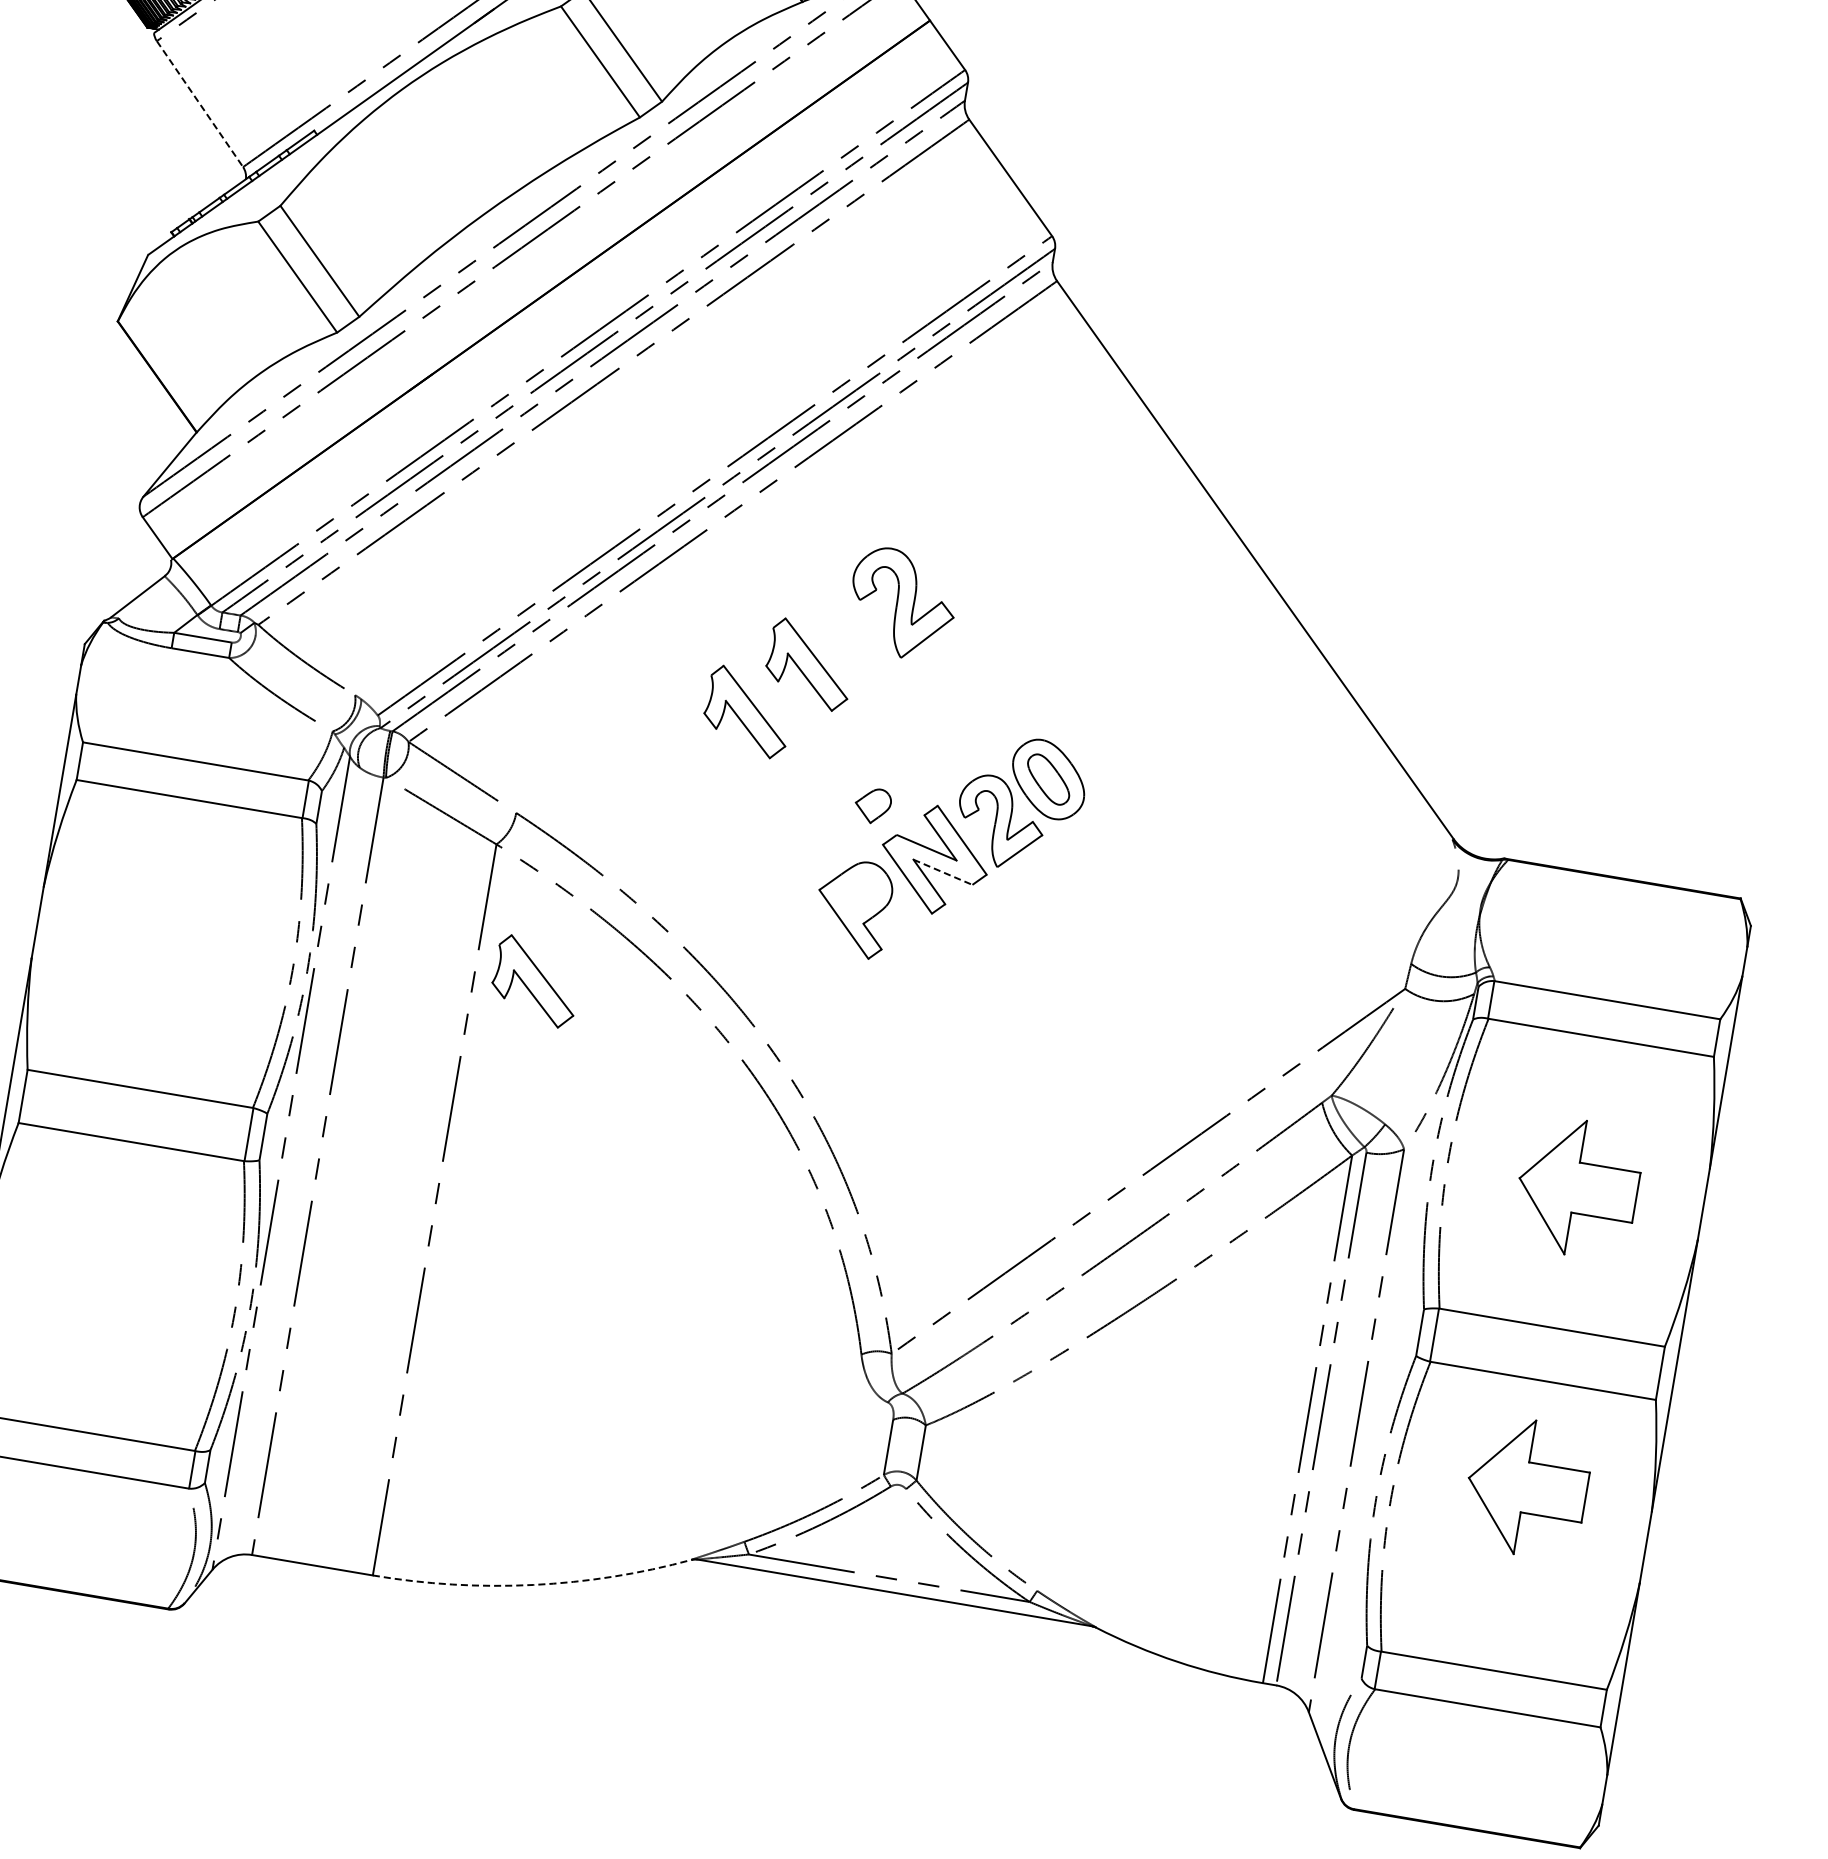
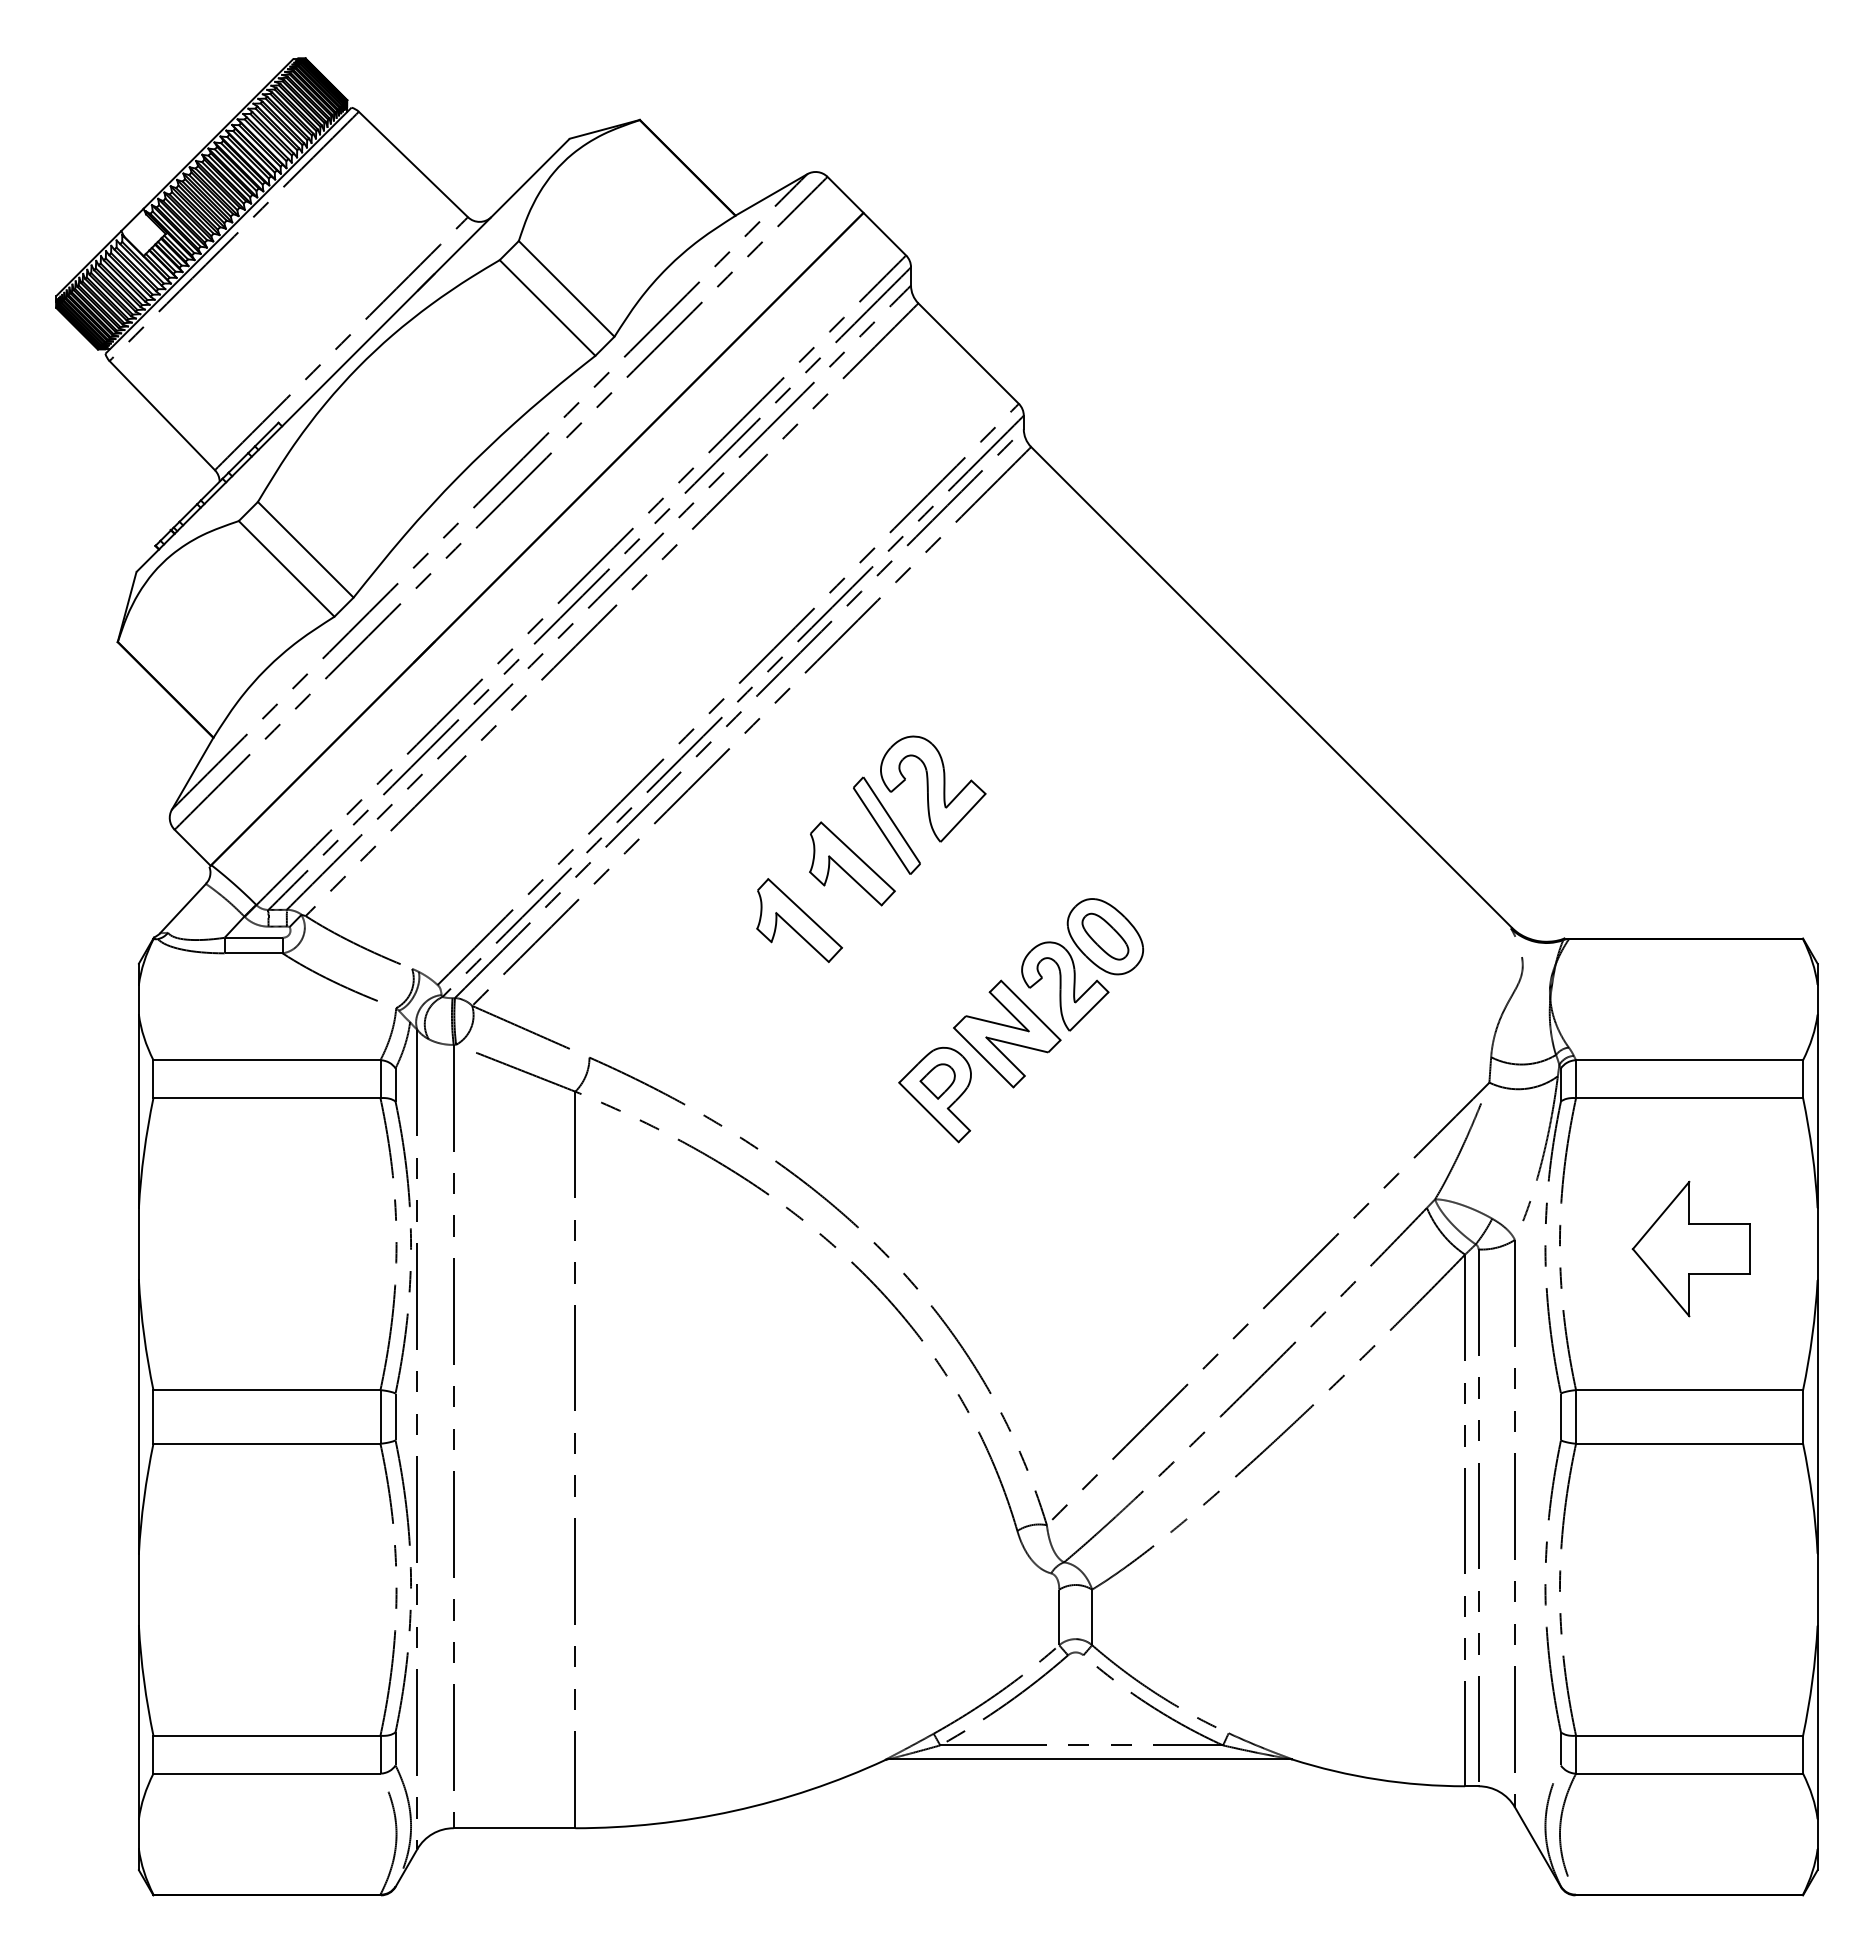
line: (200, 103) -> (162, 415), dashed -> solid
part: (849, 632) -> (886, 825), added
part: (872, 805) -> (937, 1081), moved
line: (943, 872) -> (1017, 1045), dashed -> solid
part: (535, 981) -> (636, 1219), removed
part: (1526, 1486) -> (1690, 1550), removed
arc: (533, 1585) -> (734, 1811), dashed -> solid

